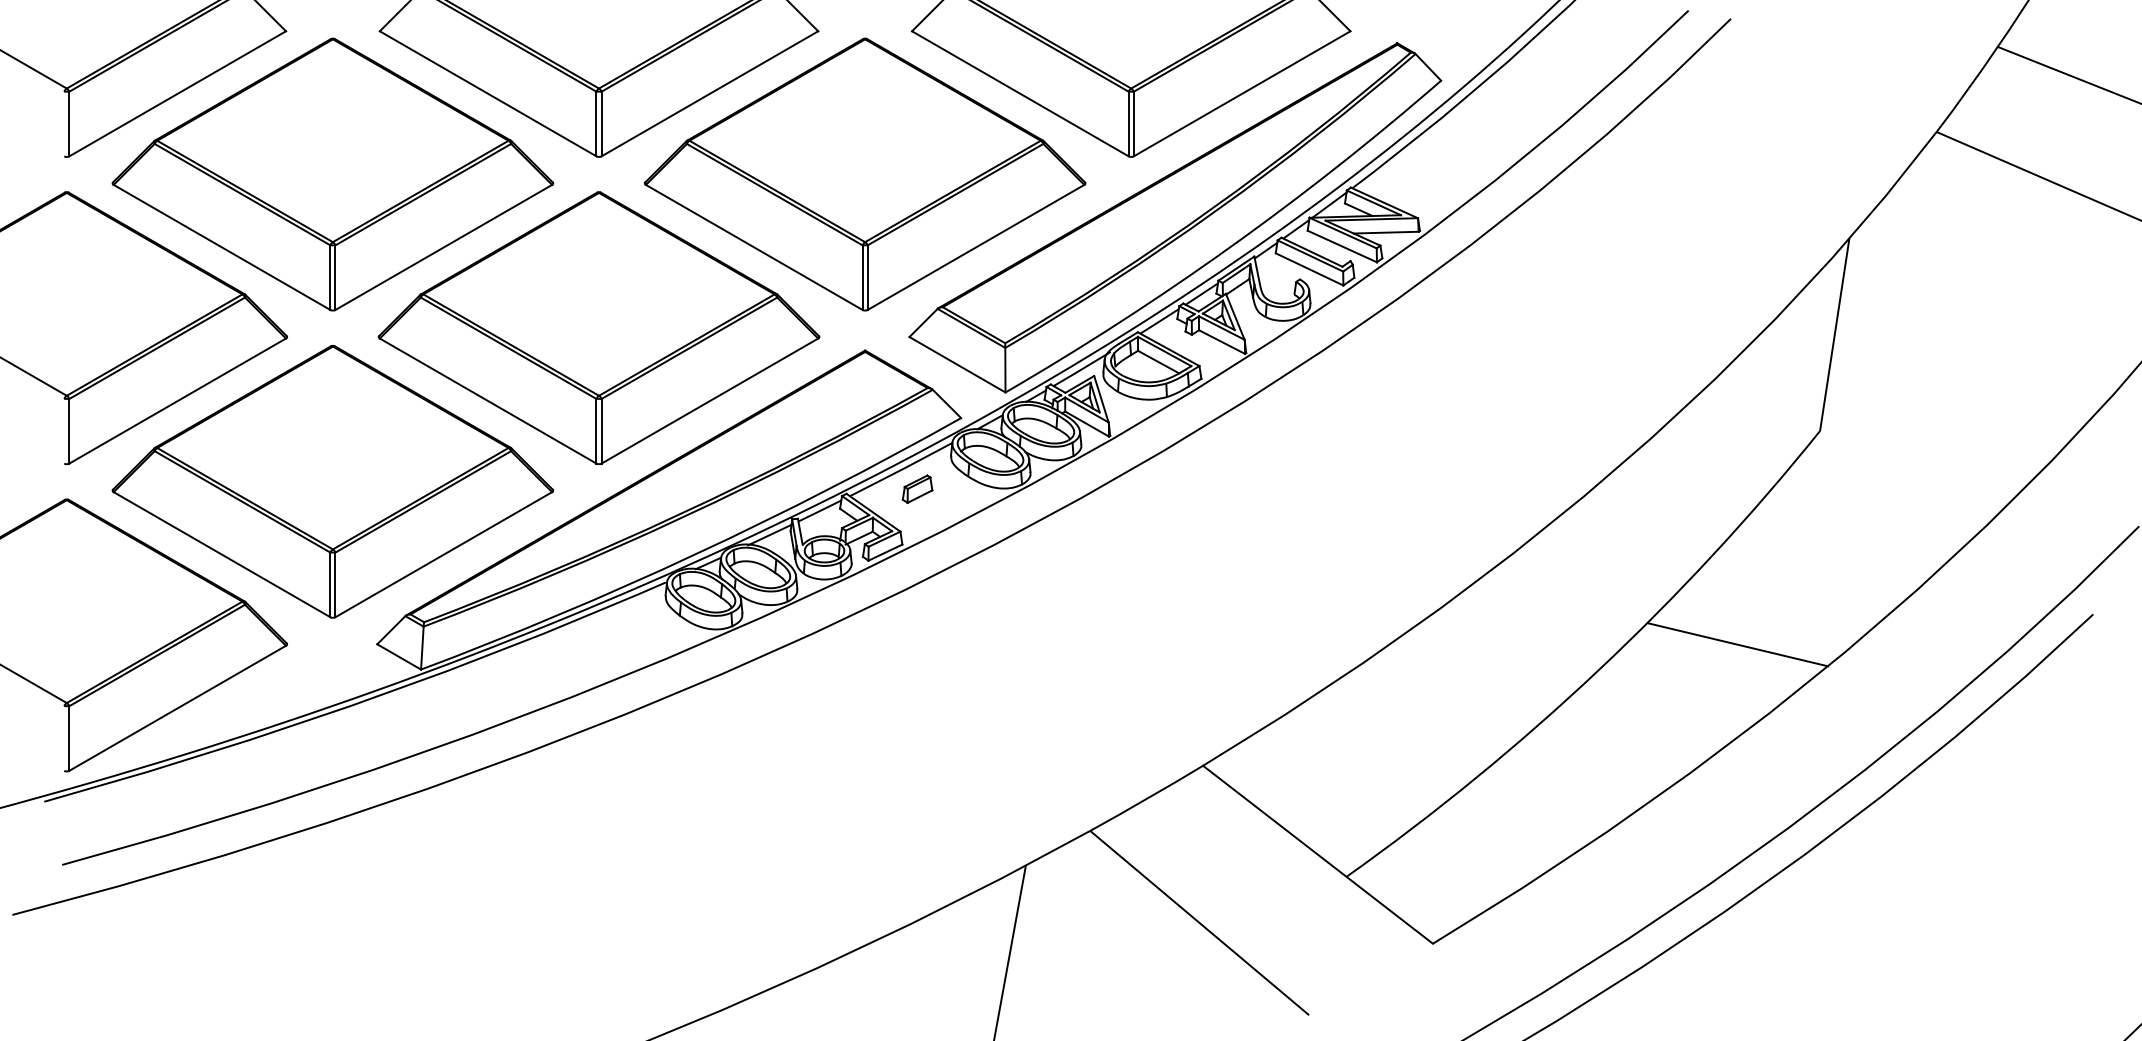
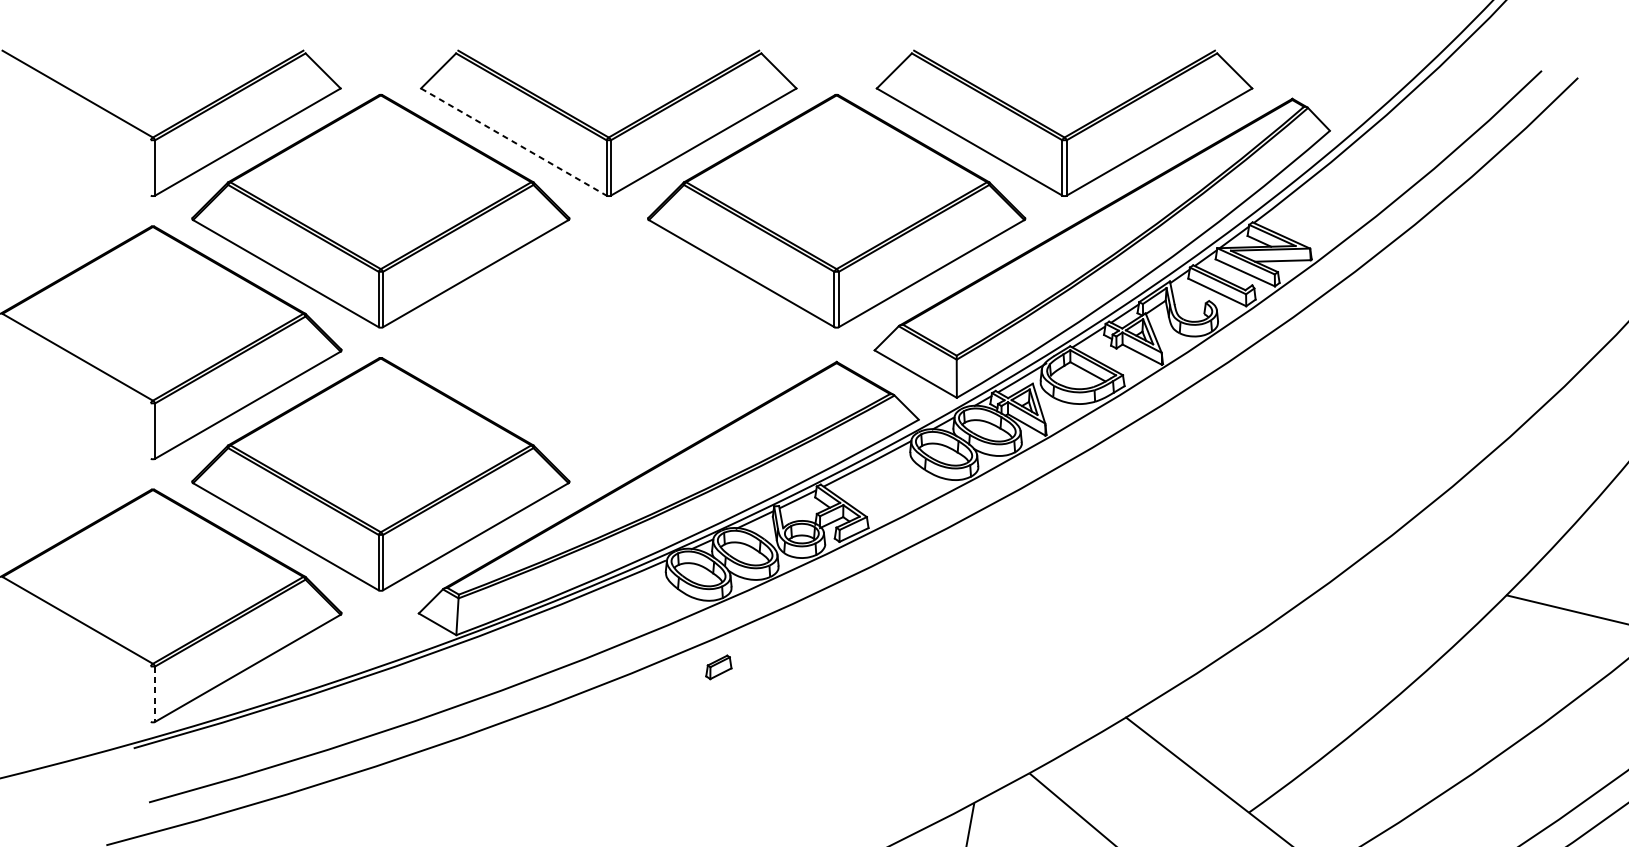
line: (488, 94) -> (514, 142), solid -> dashed
part: (598, 327) -> (608, 342), removed
part: (917, 488) -> (718, 666), moved
line: (69, 739) -> (155, 695), solid -> dashed

